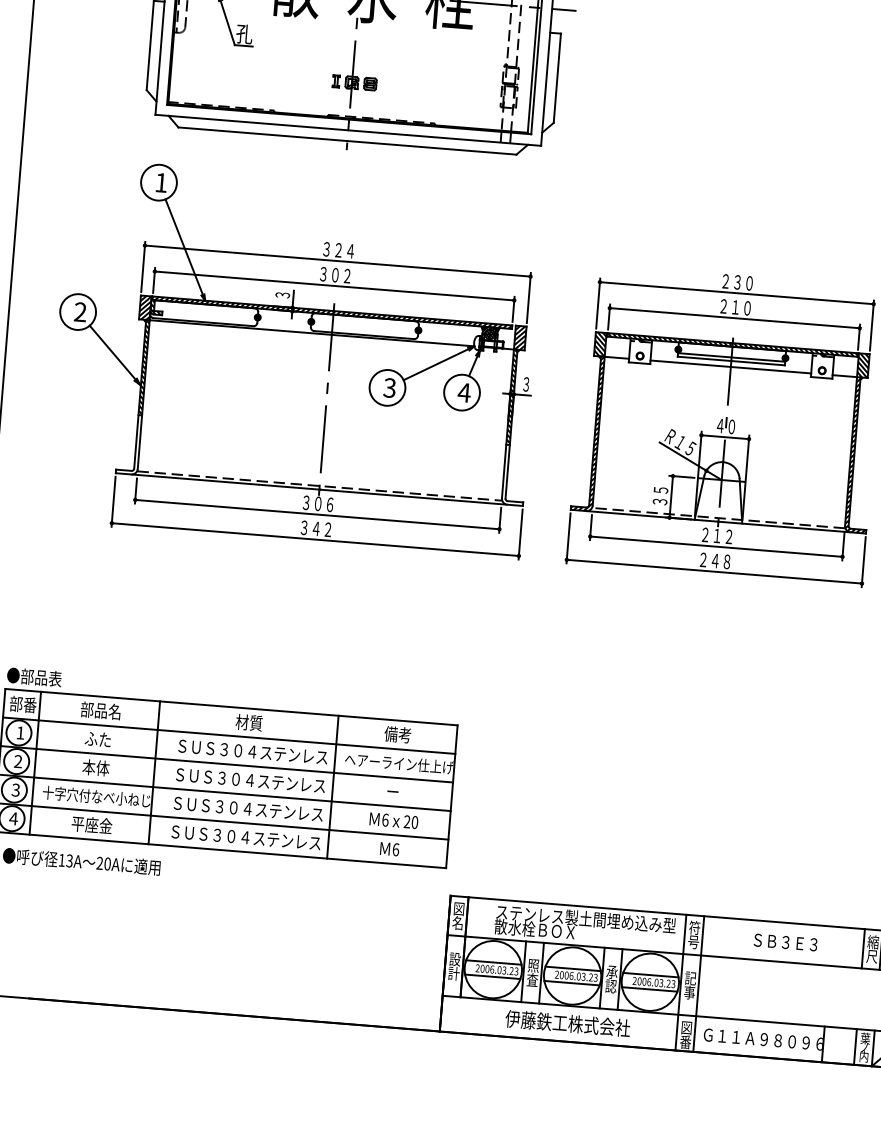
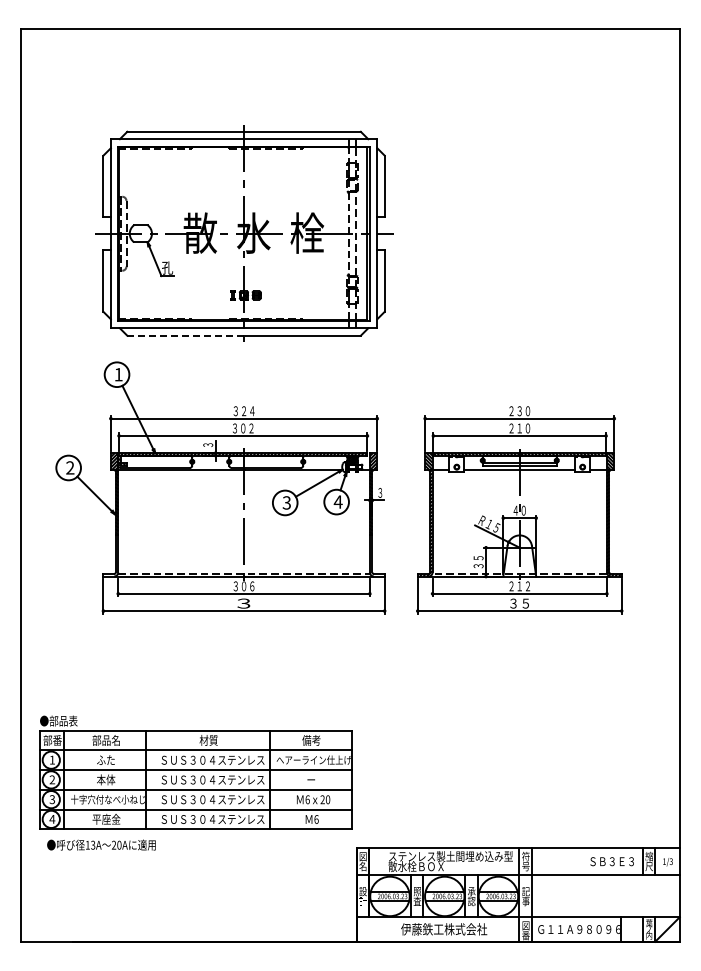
line: (264, 134) -> (186, 335), solid -> dashed
text: (315, 528) -> (243, 603), ３４２ -> ３
text: (714, 560) -> (519, 603), ２４８ -> ３５
text: (784, 942) -> (611, 861), moved

